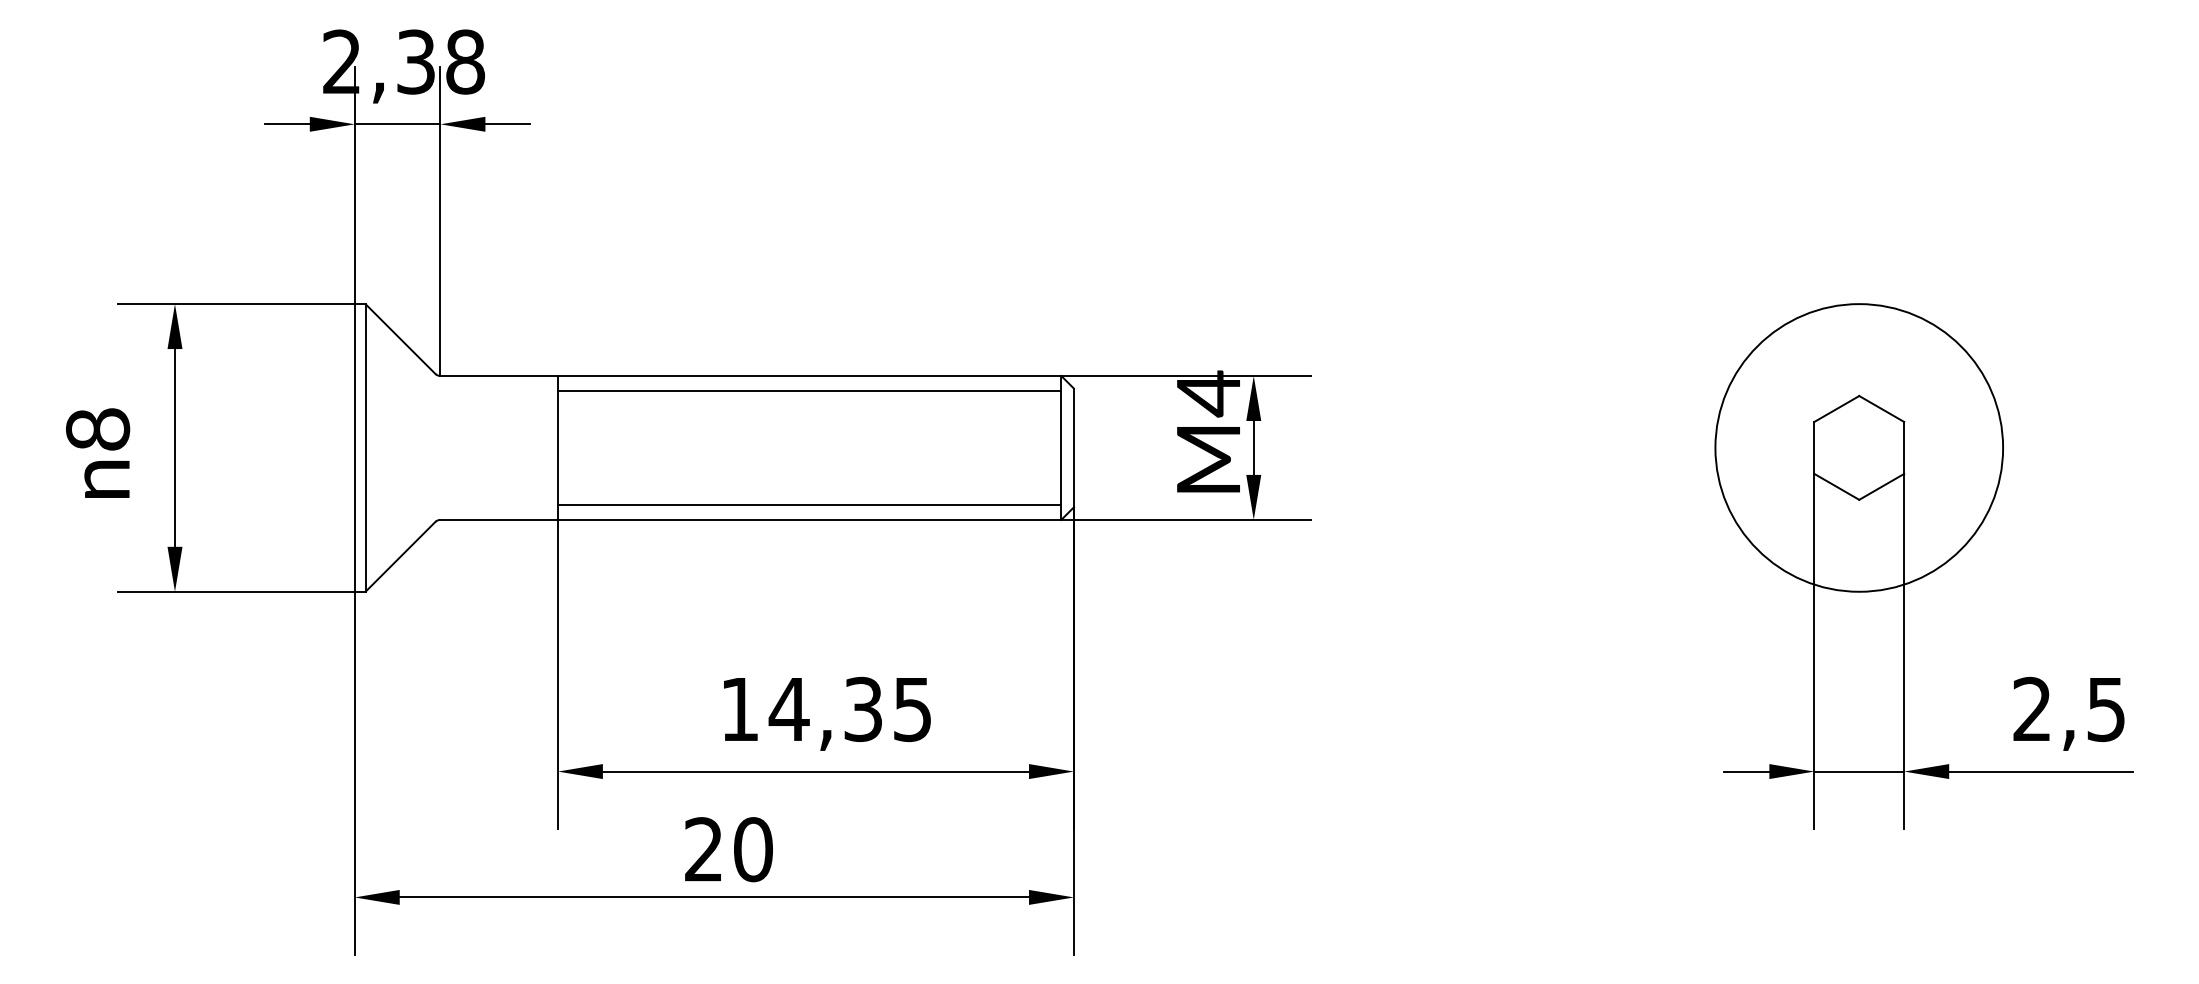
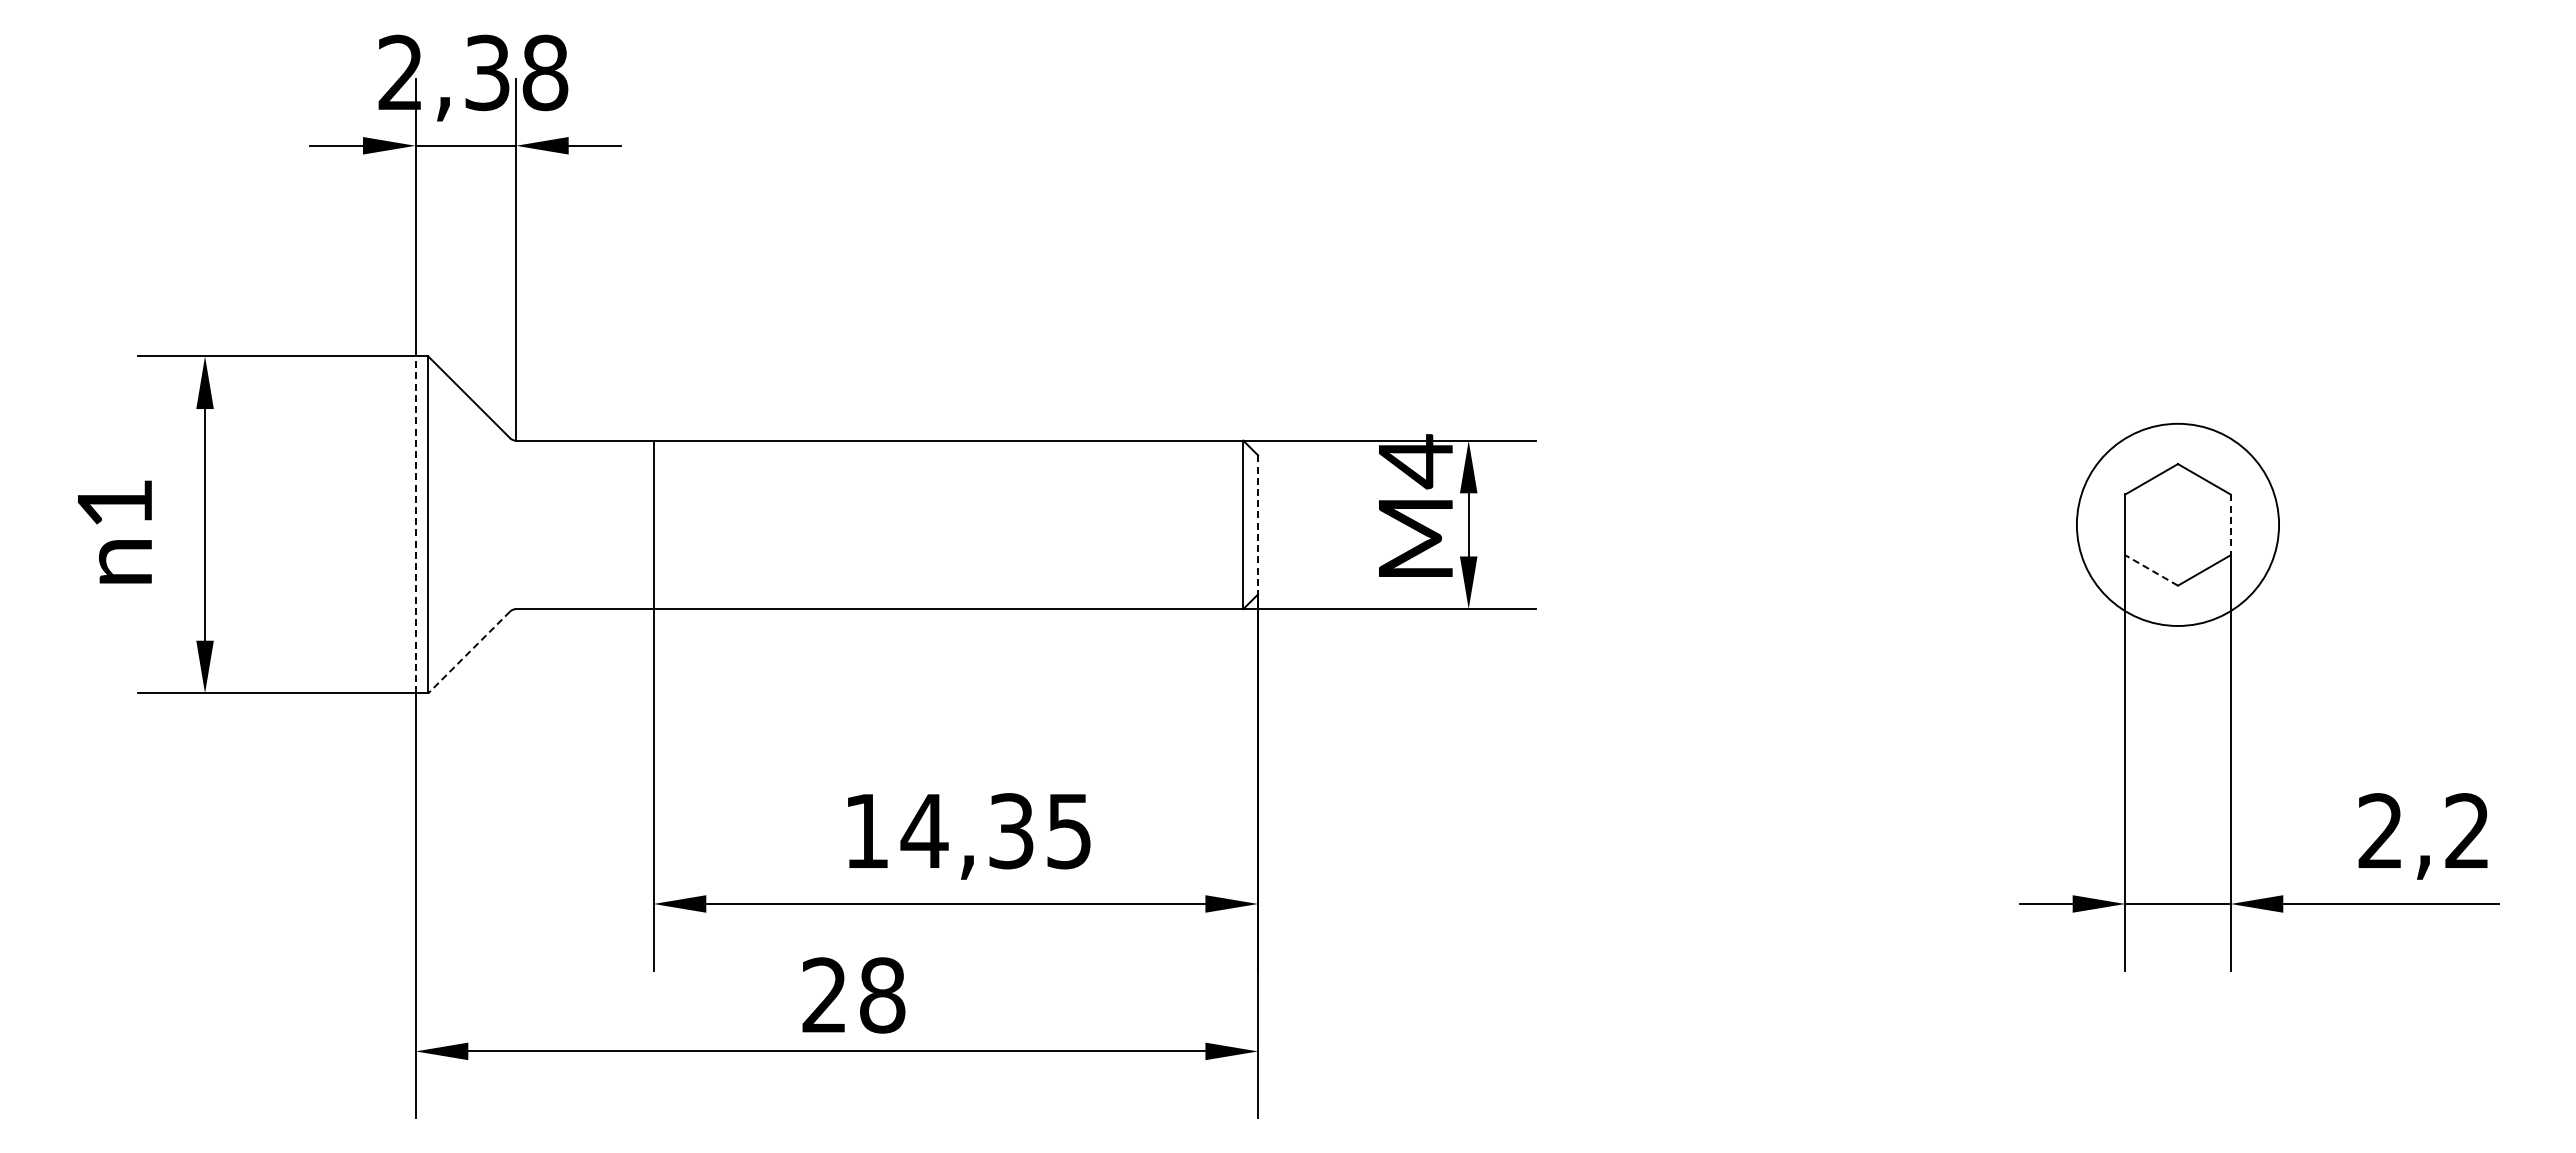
line: (809, 391) -> (948, 458), removed
text: (97, 428) -> (114, 502), 8 -> 1
line: (354, 447) -> (415, 524), solid -> dashed
line: (1074, 447) -> (1258, 524), solid -> dashed
circle: (1858, 447) -> (2177, 524), size x0.6
line: (1904, 448) -> (2230, 525), solid -> dashed
line: (1836, 486) -> (2151, 570), solid -> dashed
line: (809, 504) -> (948, 591), removed
line: (400, 556) -> (469, 652), solid -> dashed
text: (2105, 709) -> (2466, 831), 2,5 -> 2,2
text: (753, 849) -> (882, 995), 20 -> 28

